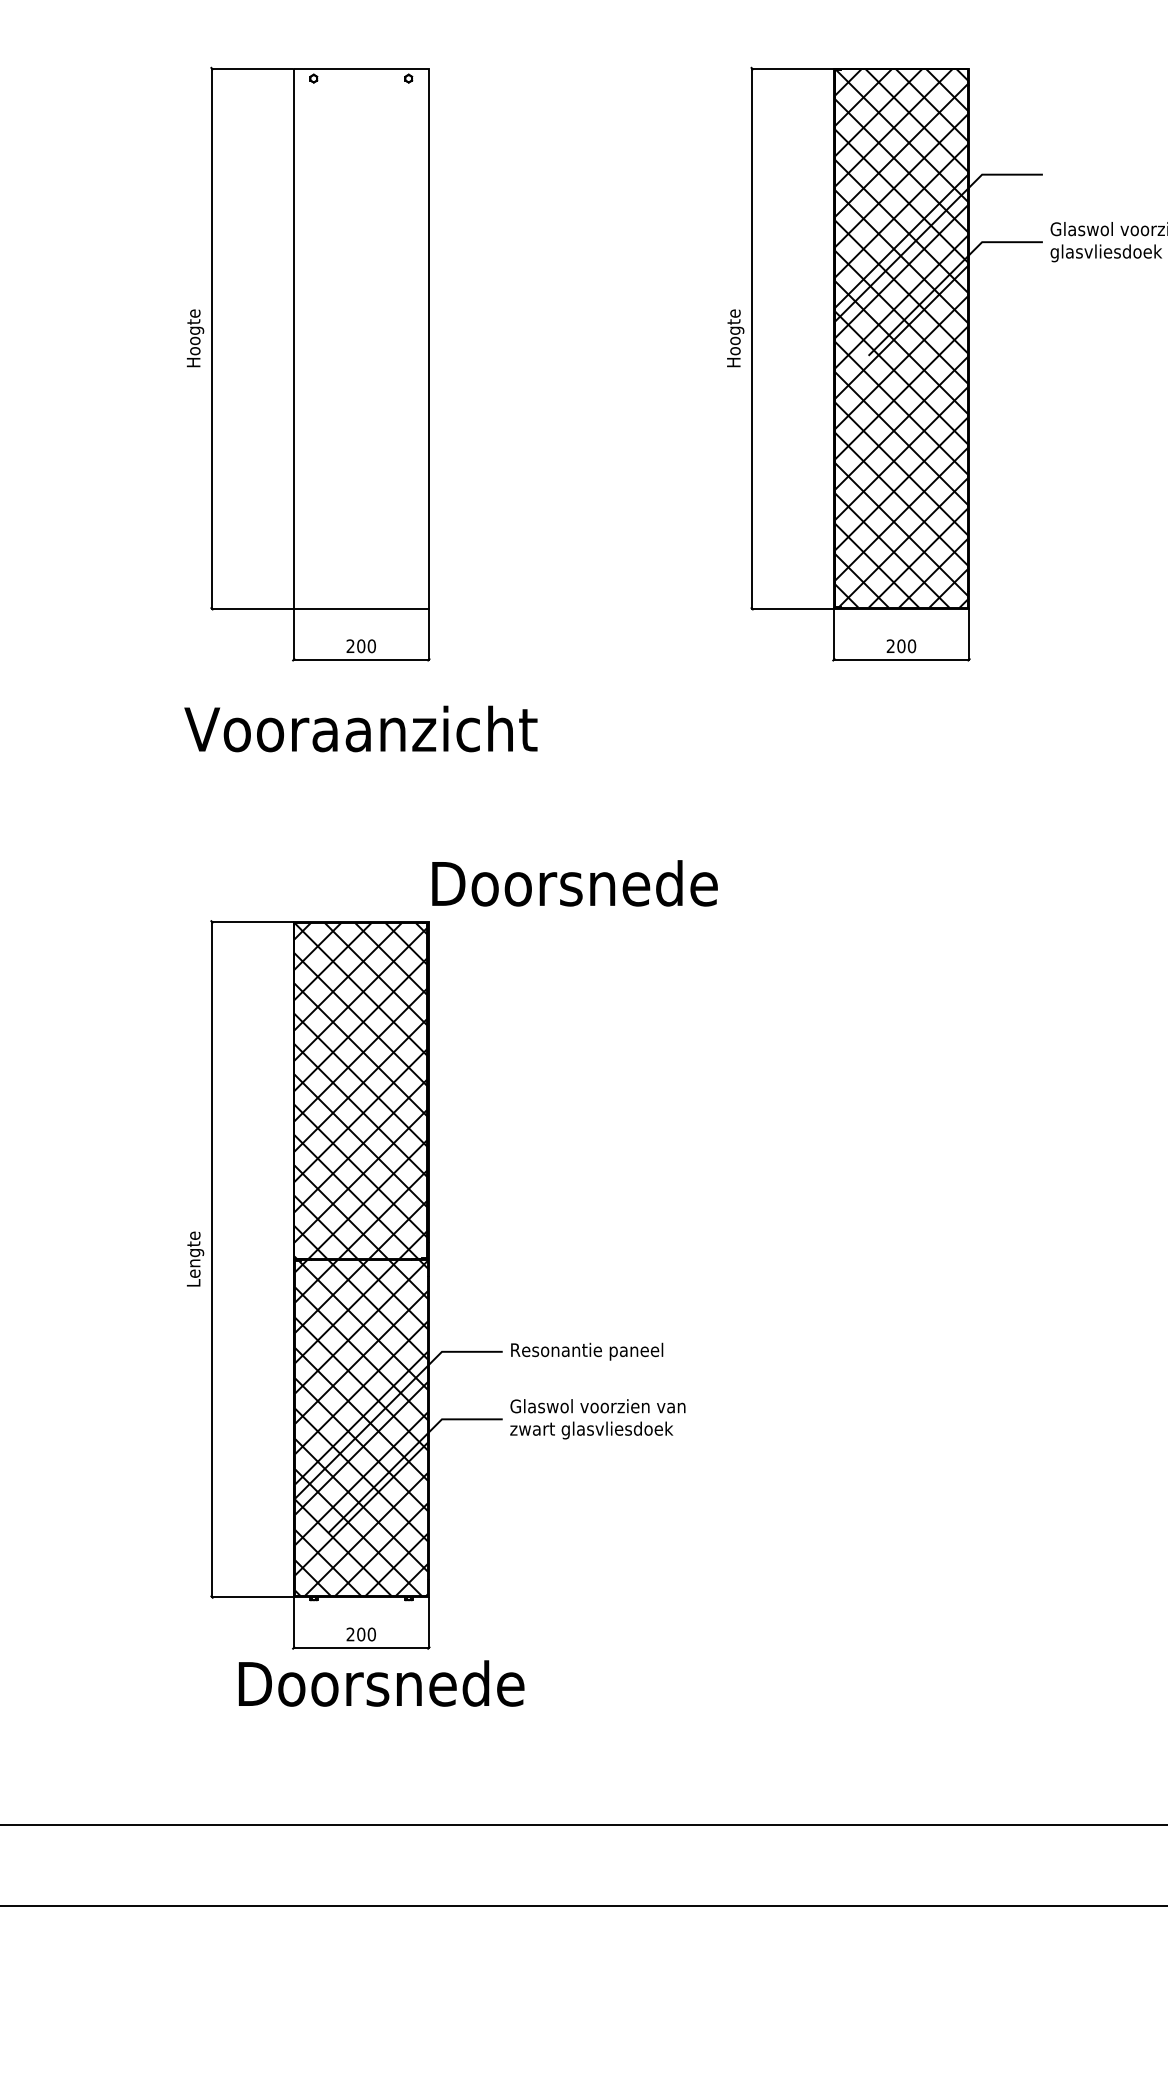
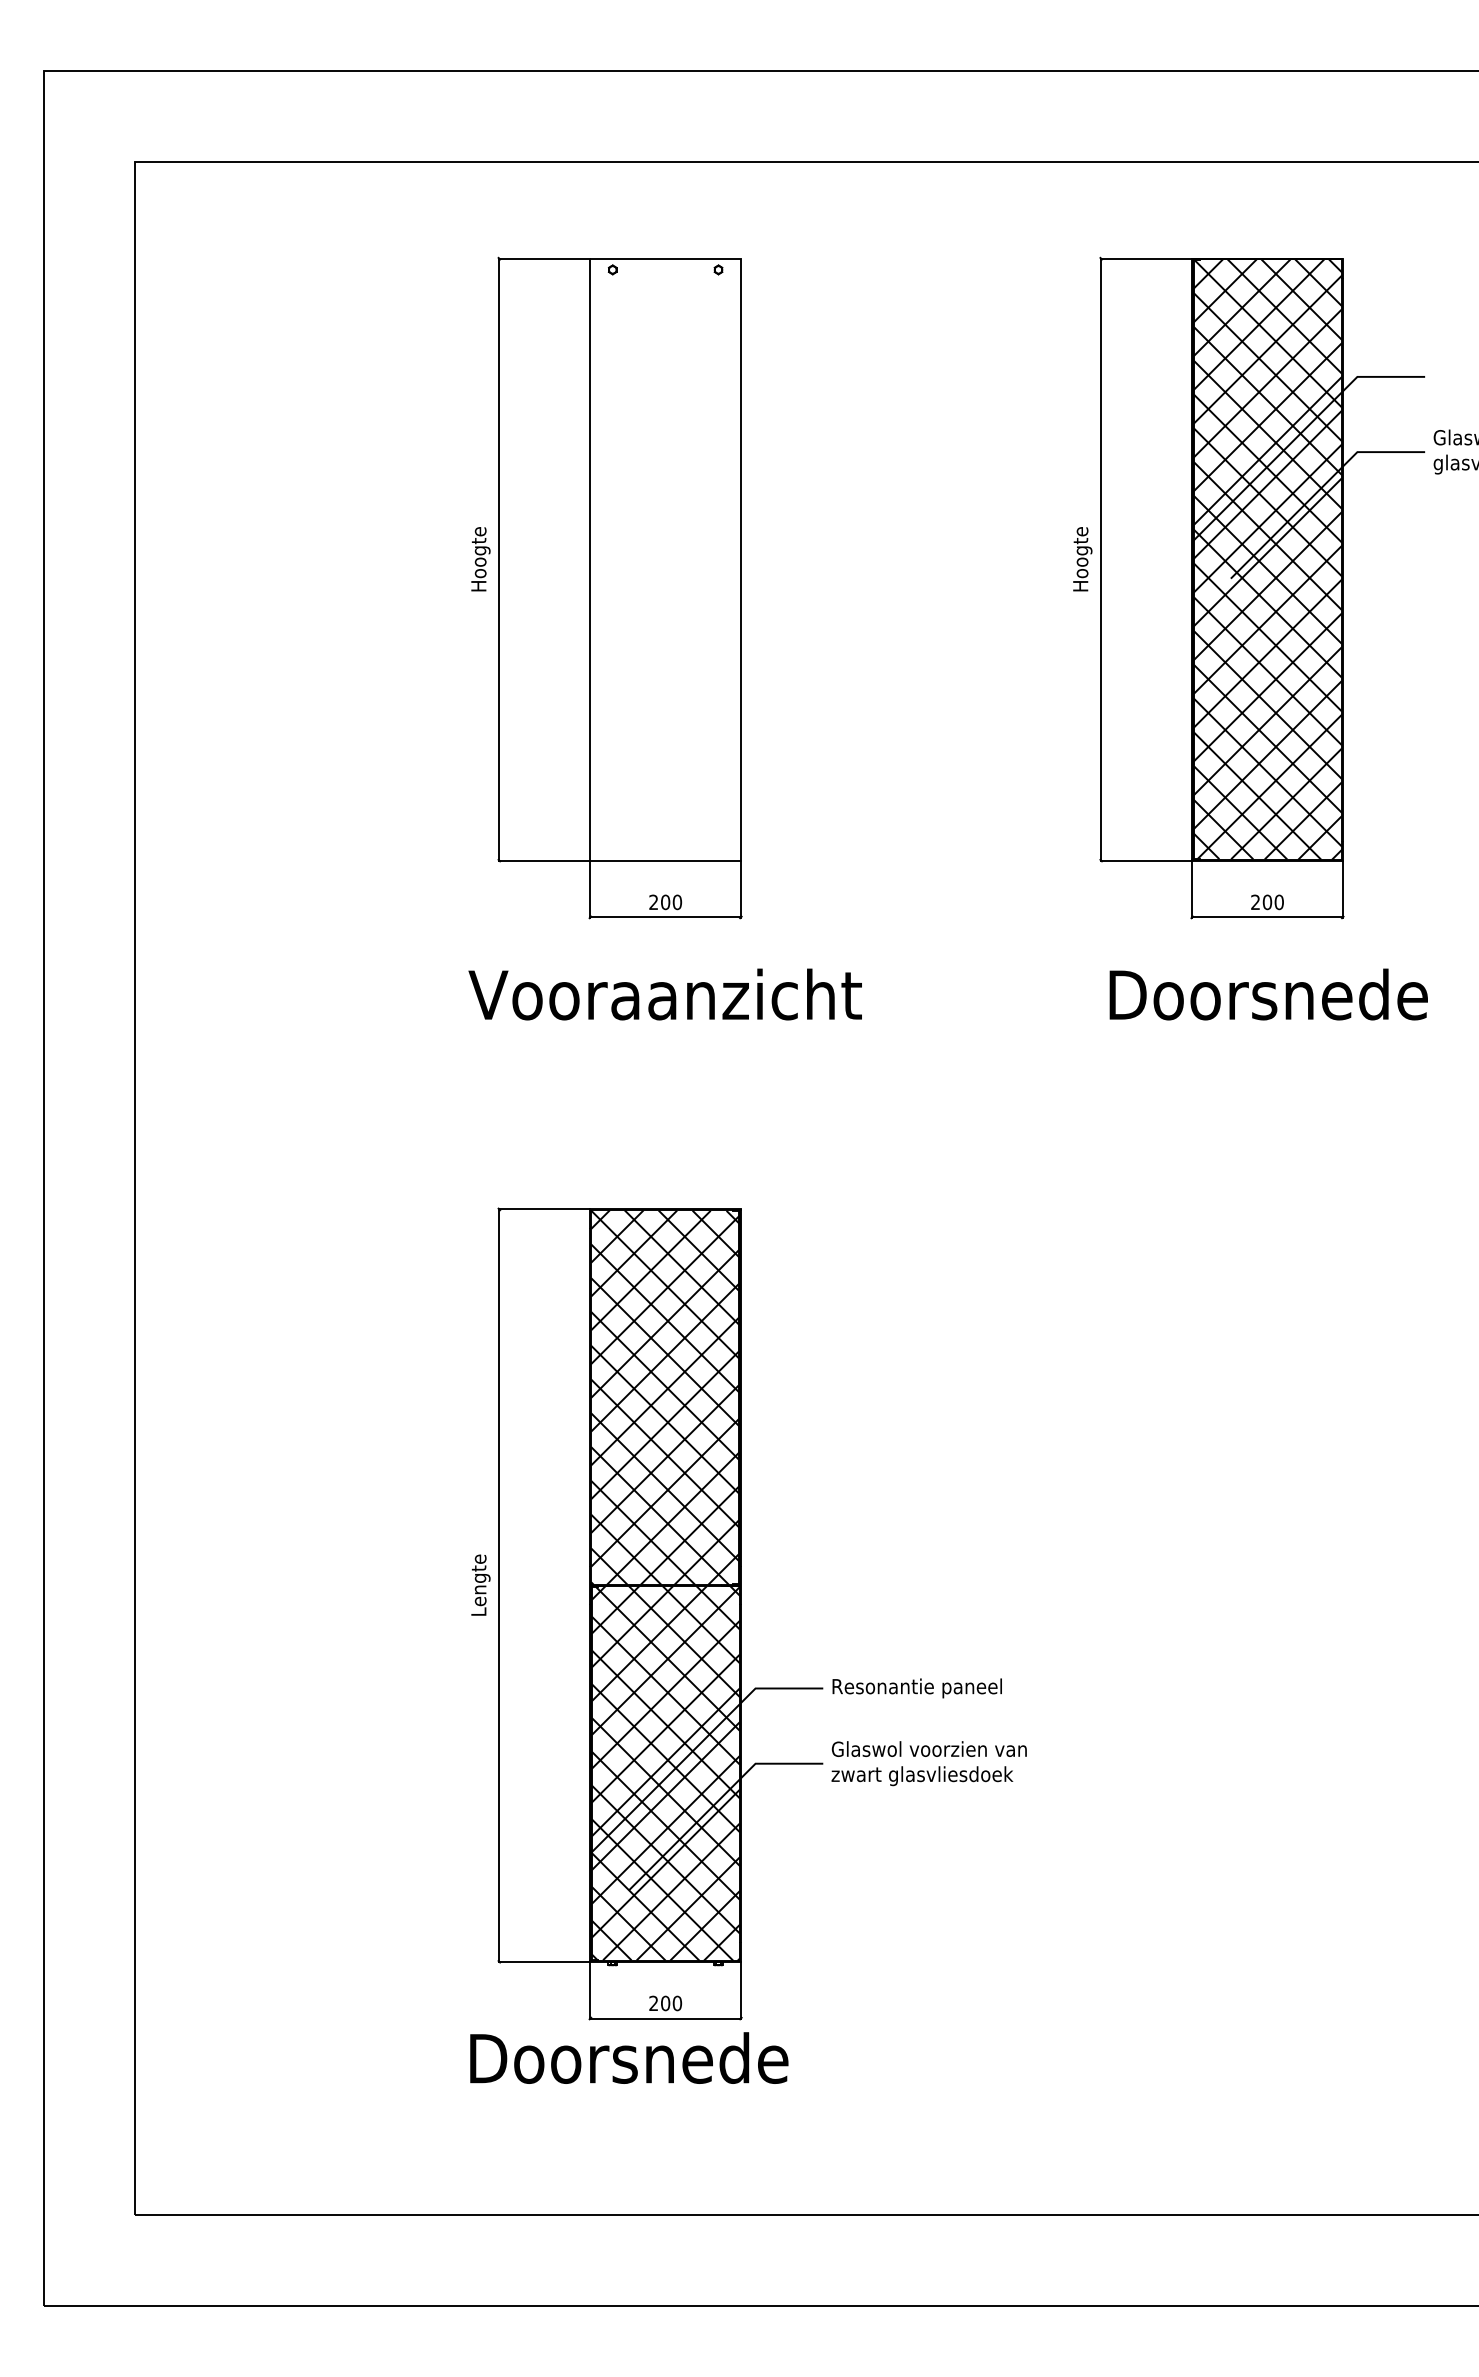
text: (574, 883) -> (1268, 994), moved
text: (381, 1683) -> (629, 2057), moved

